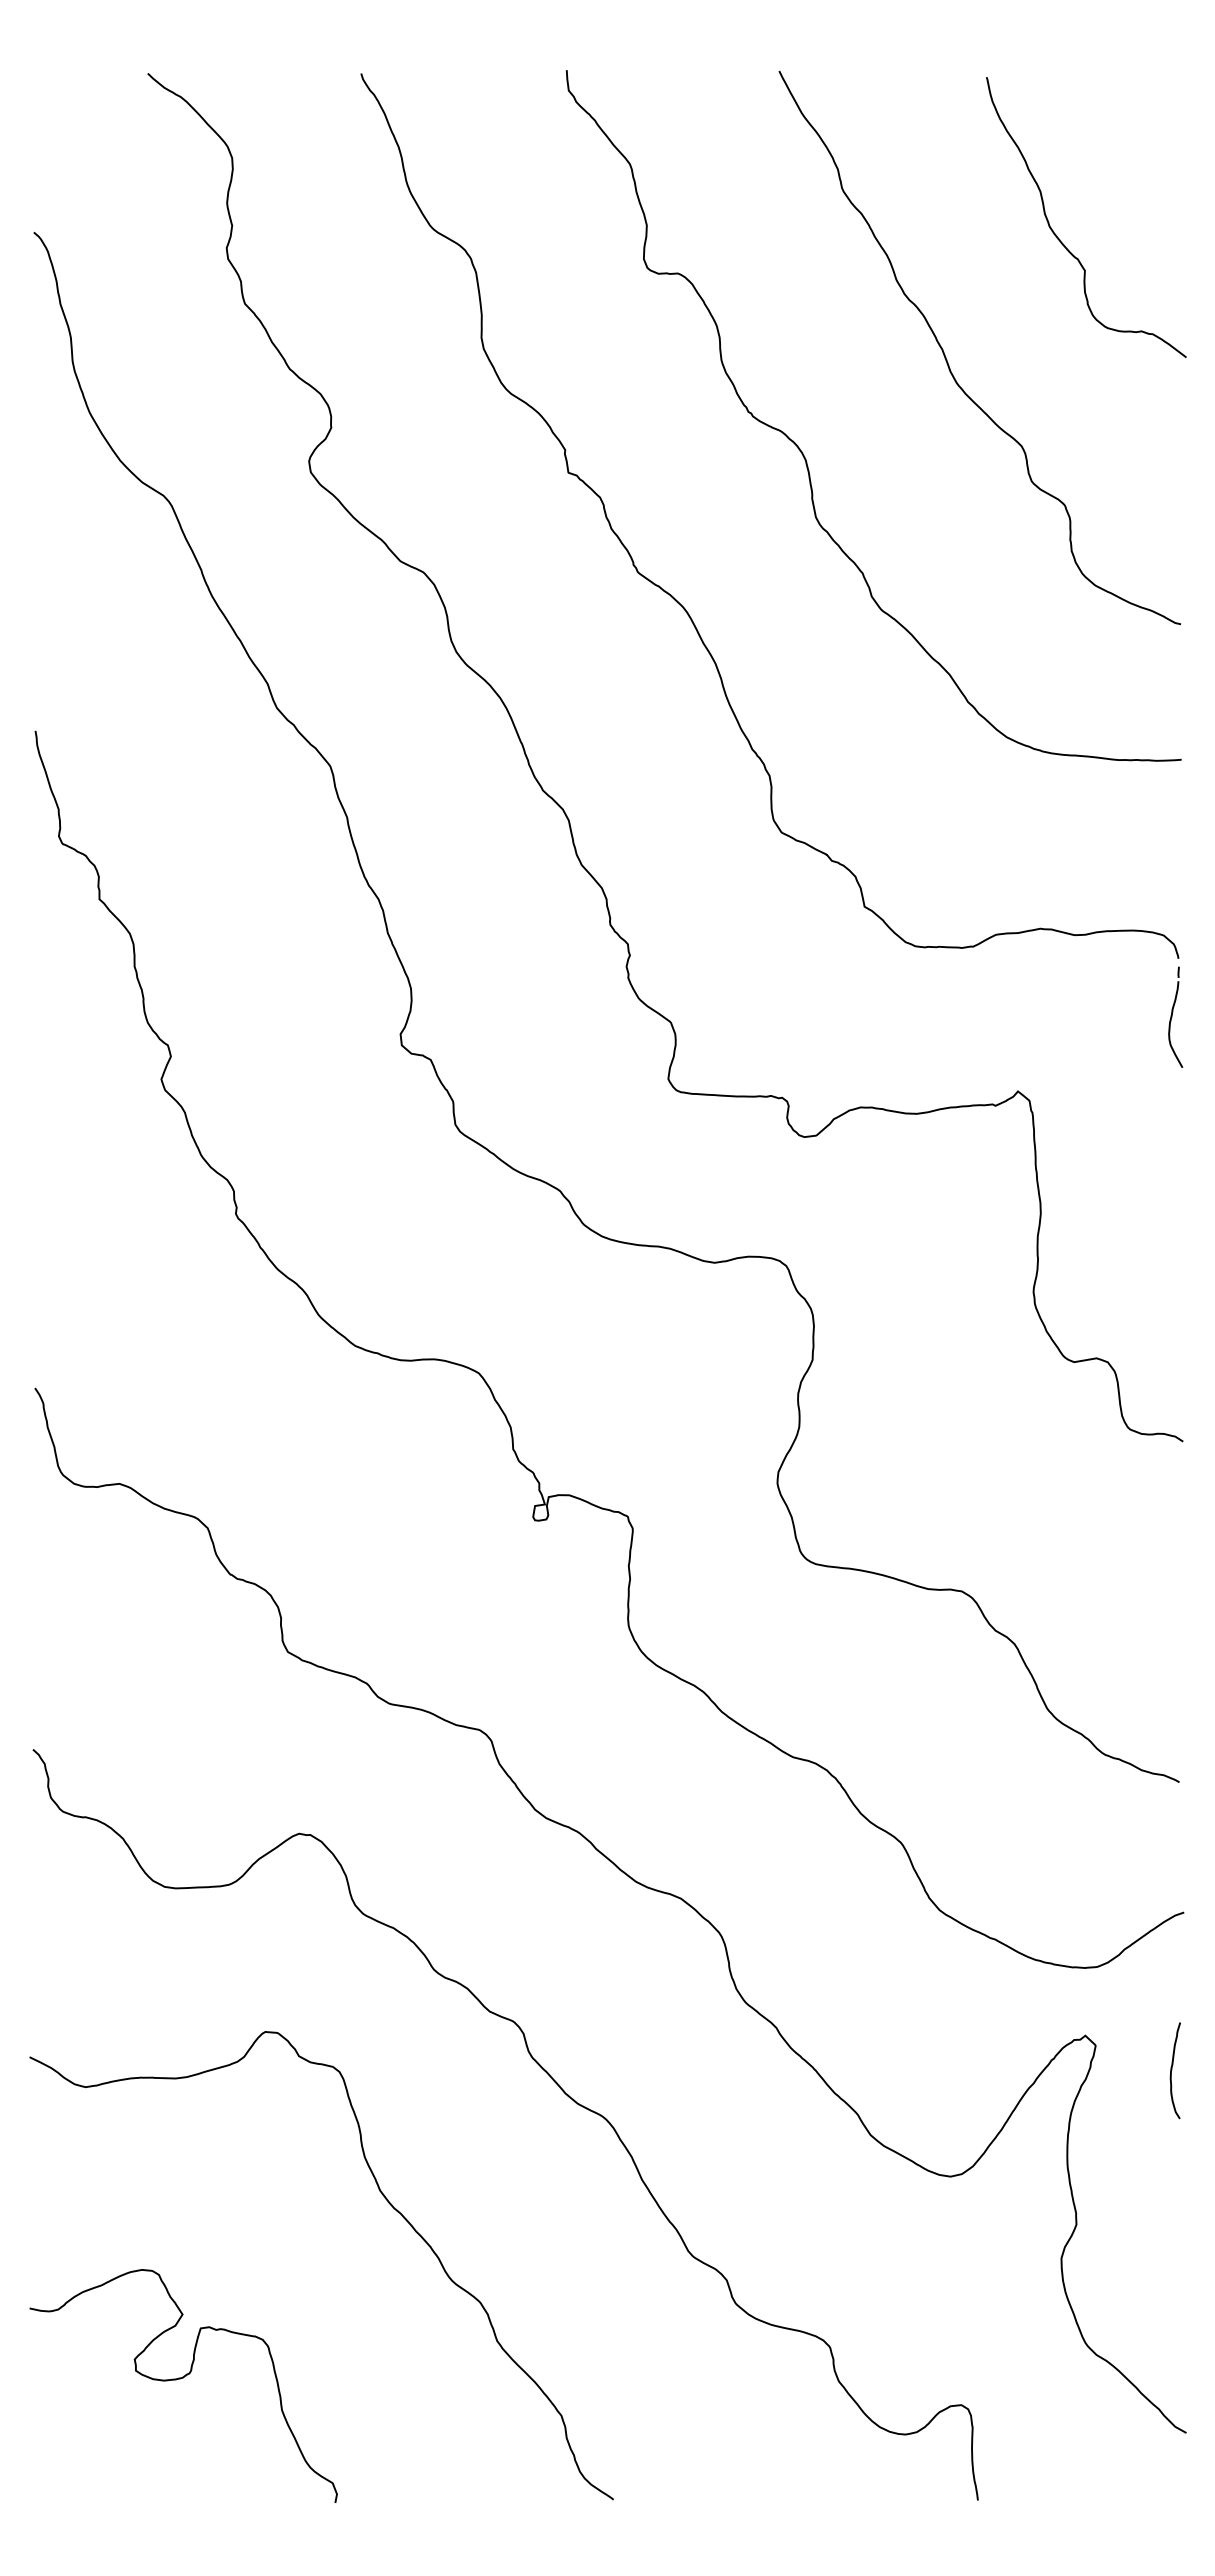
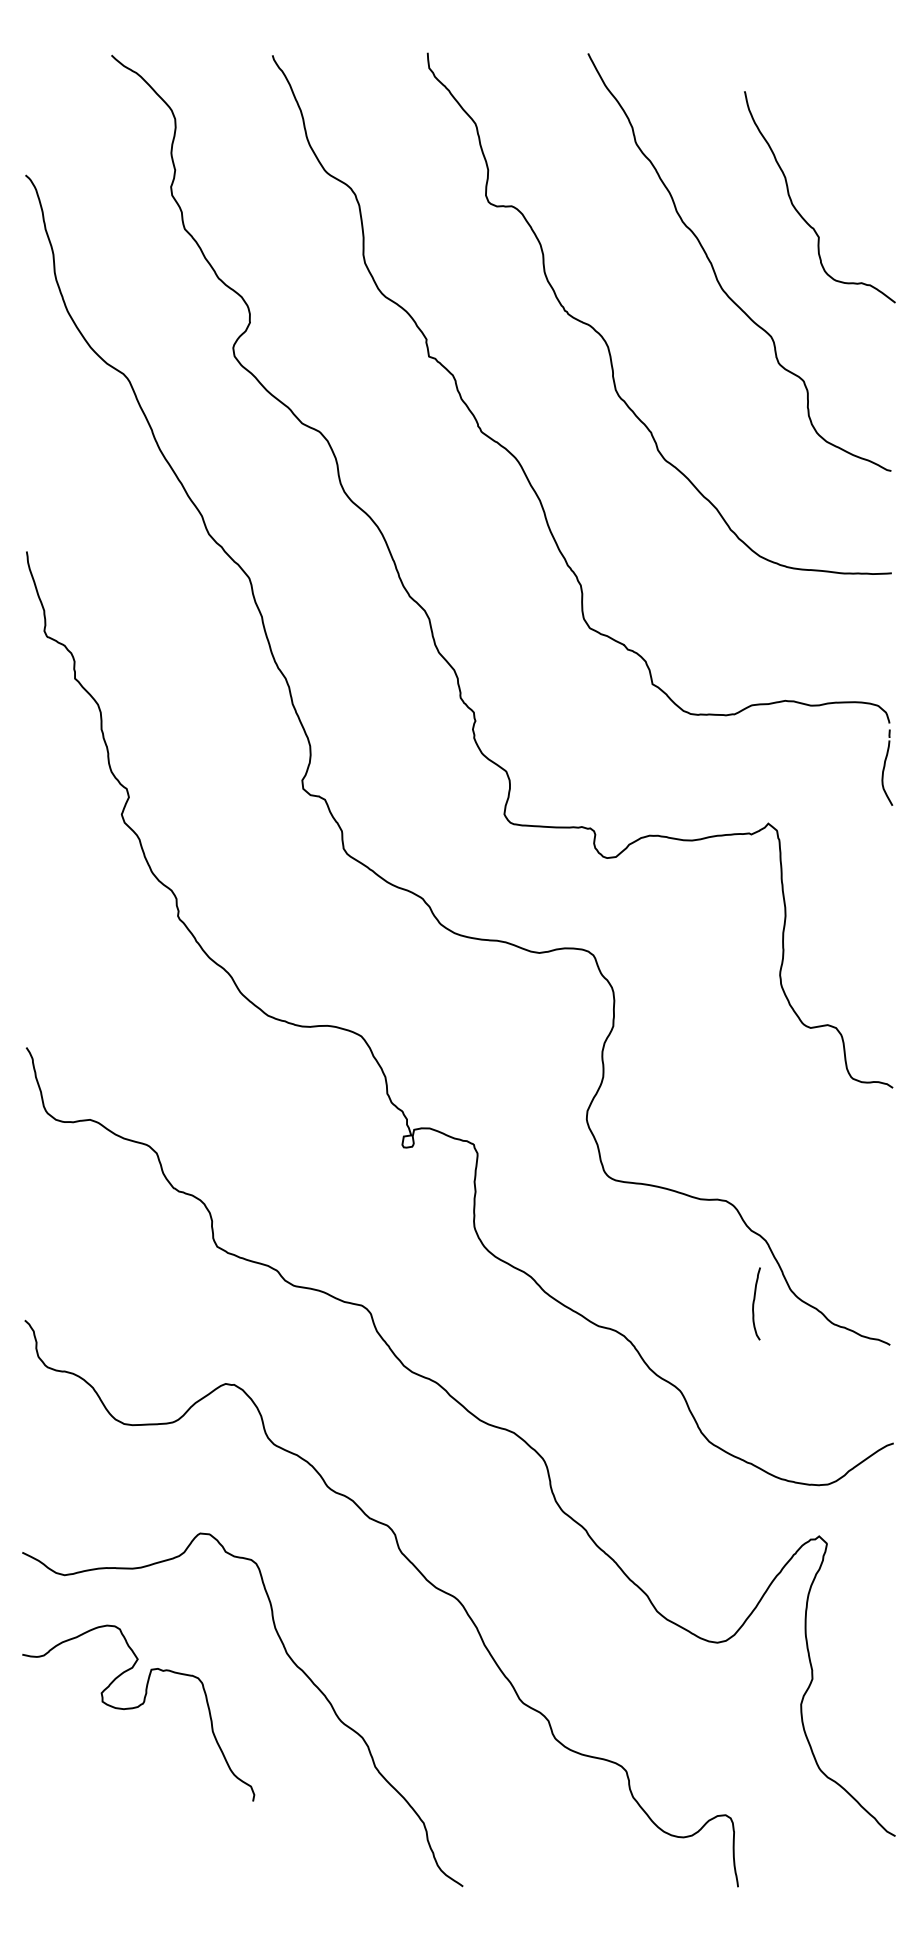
curve: (1060, 239) -> (800, 213), moved
curve: (1172, 2070) -> (754, 1303), moved
curve: (180, 2379) -> (136, 1708), moved

